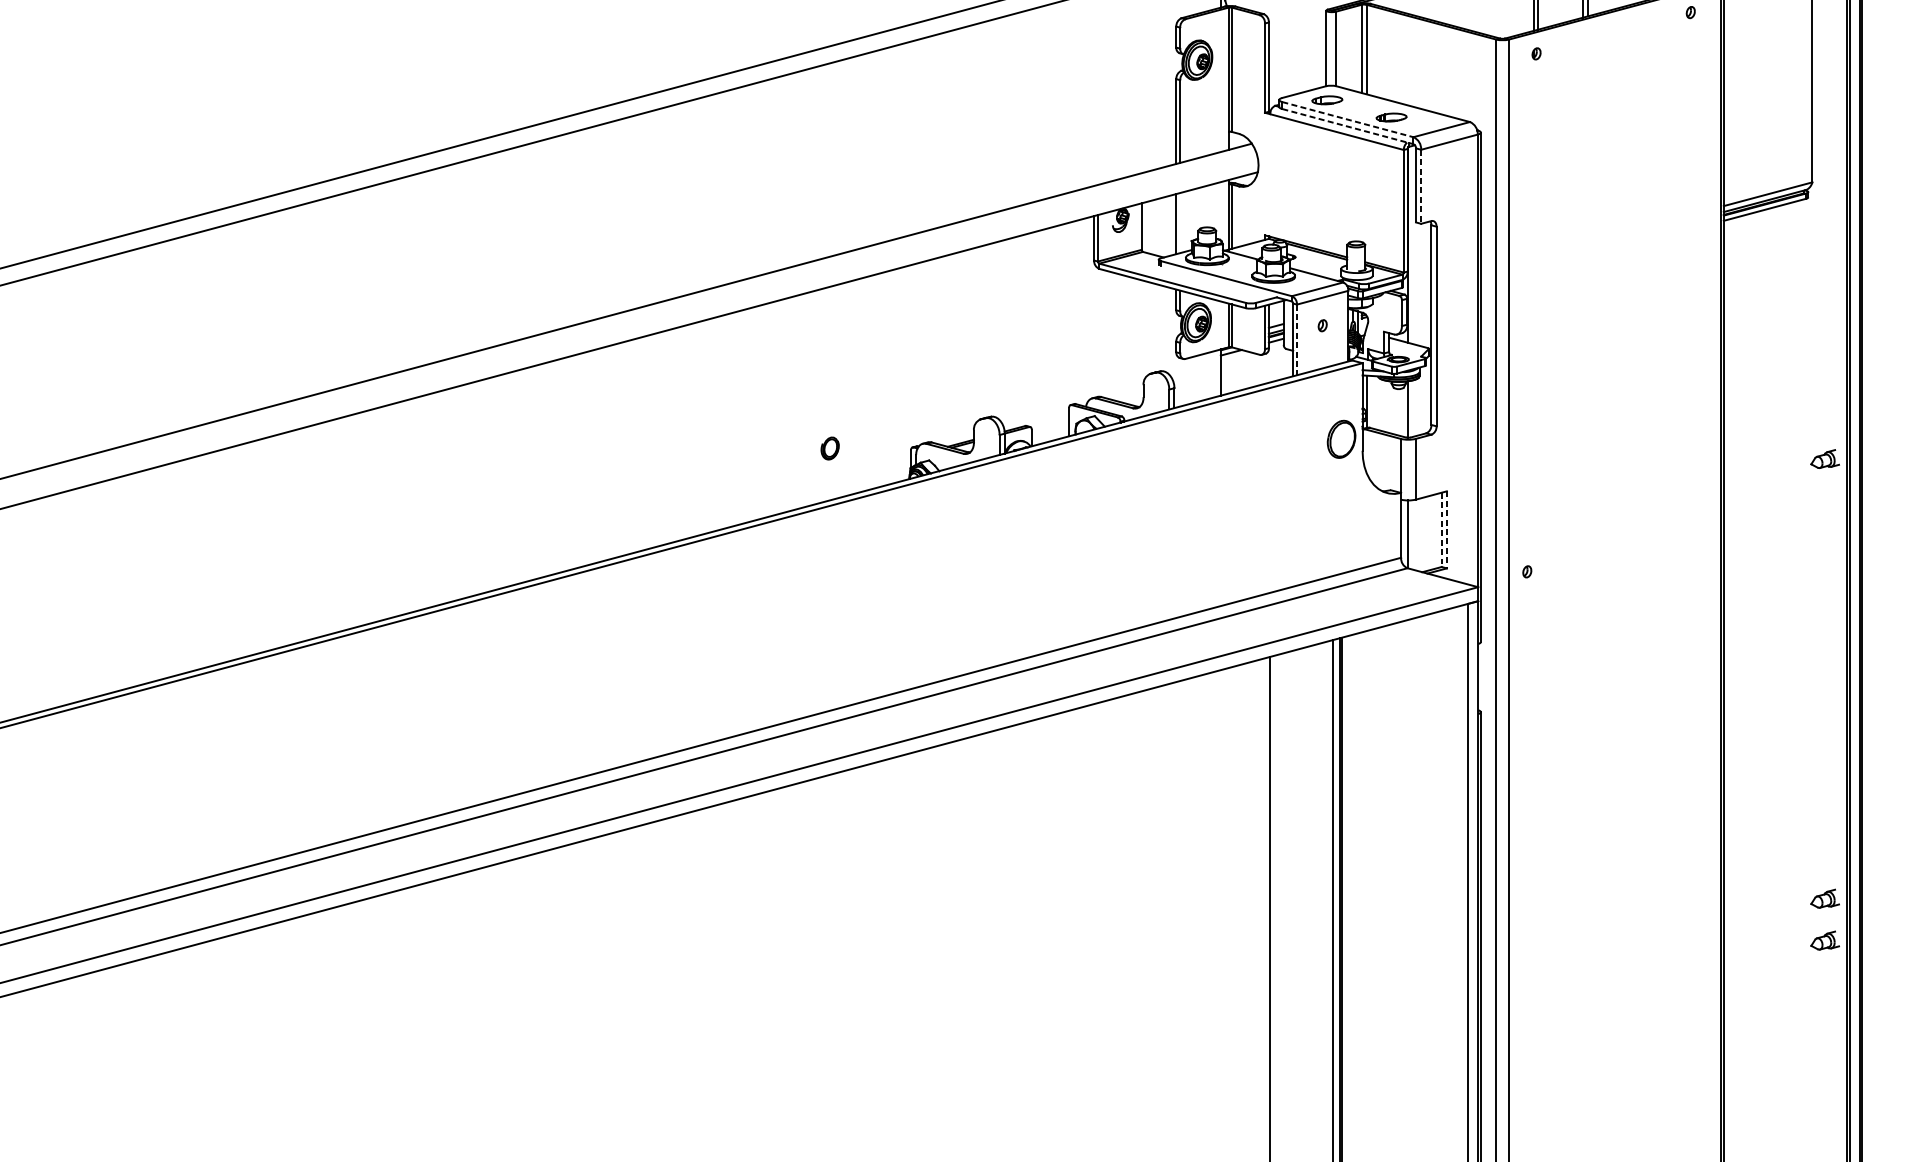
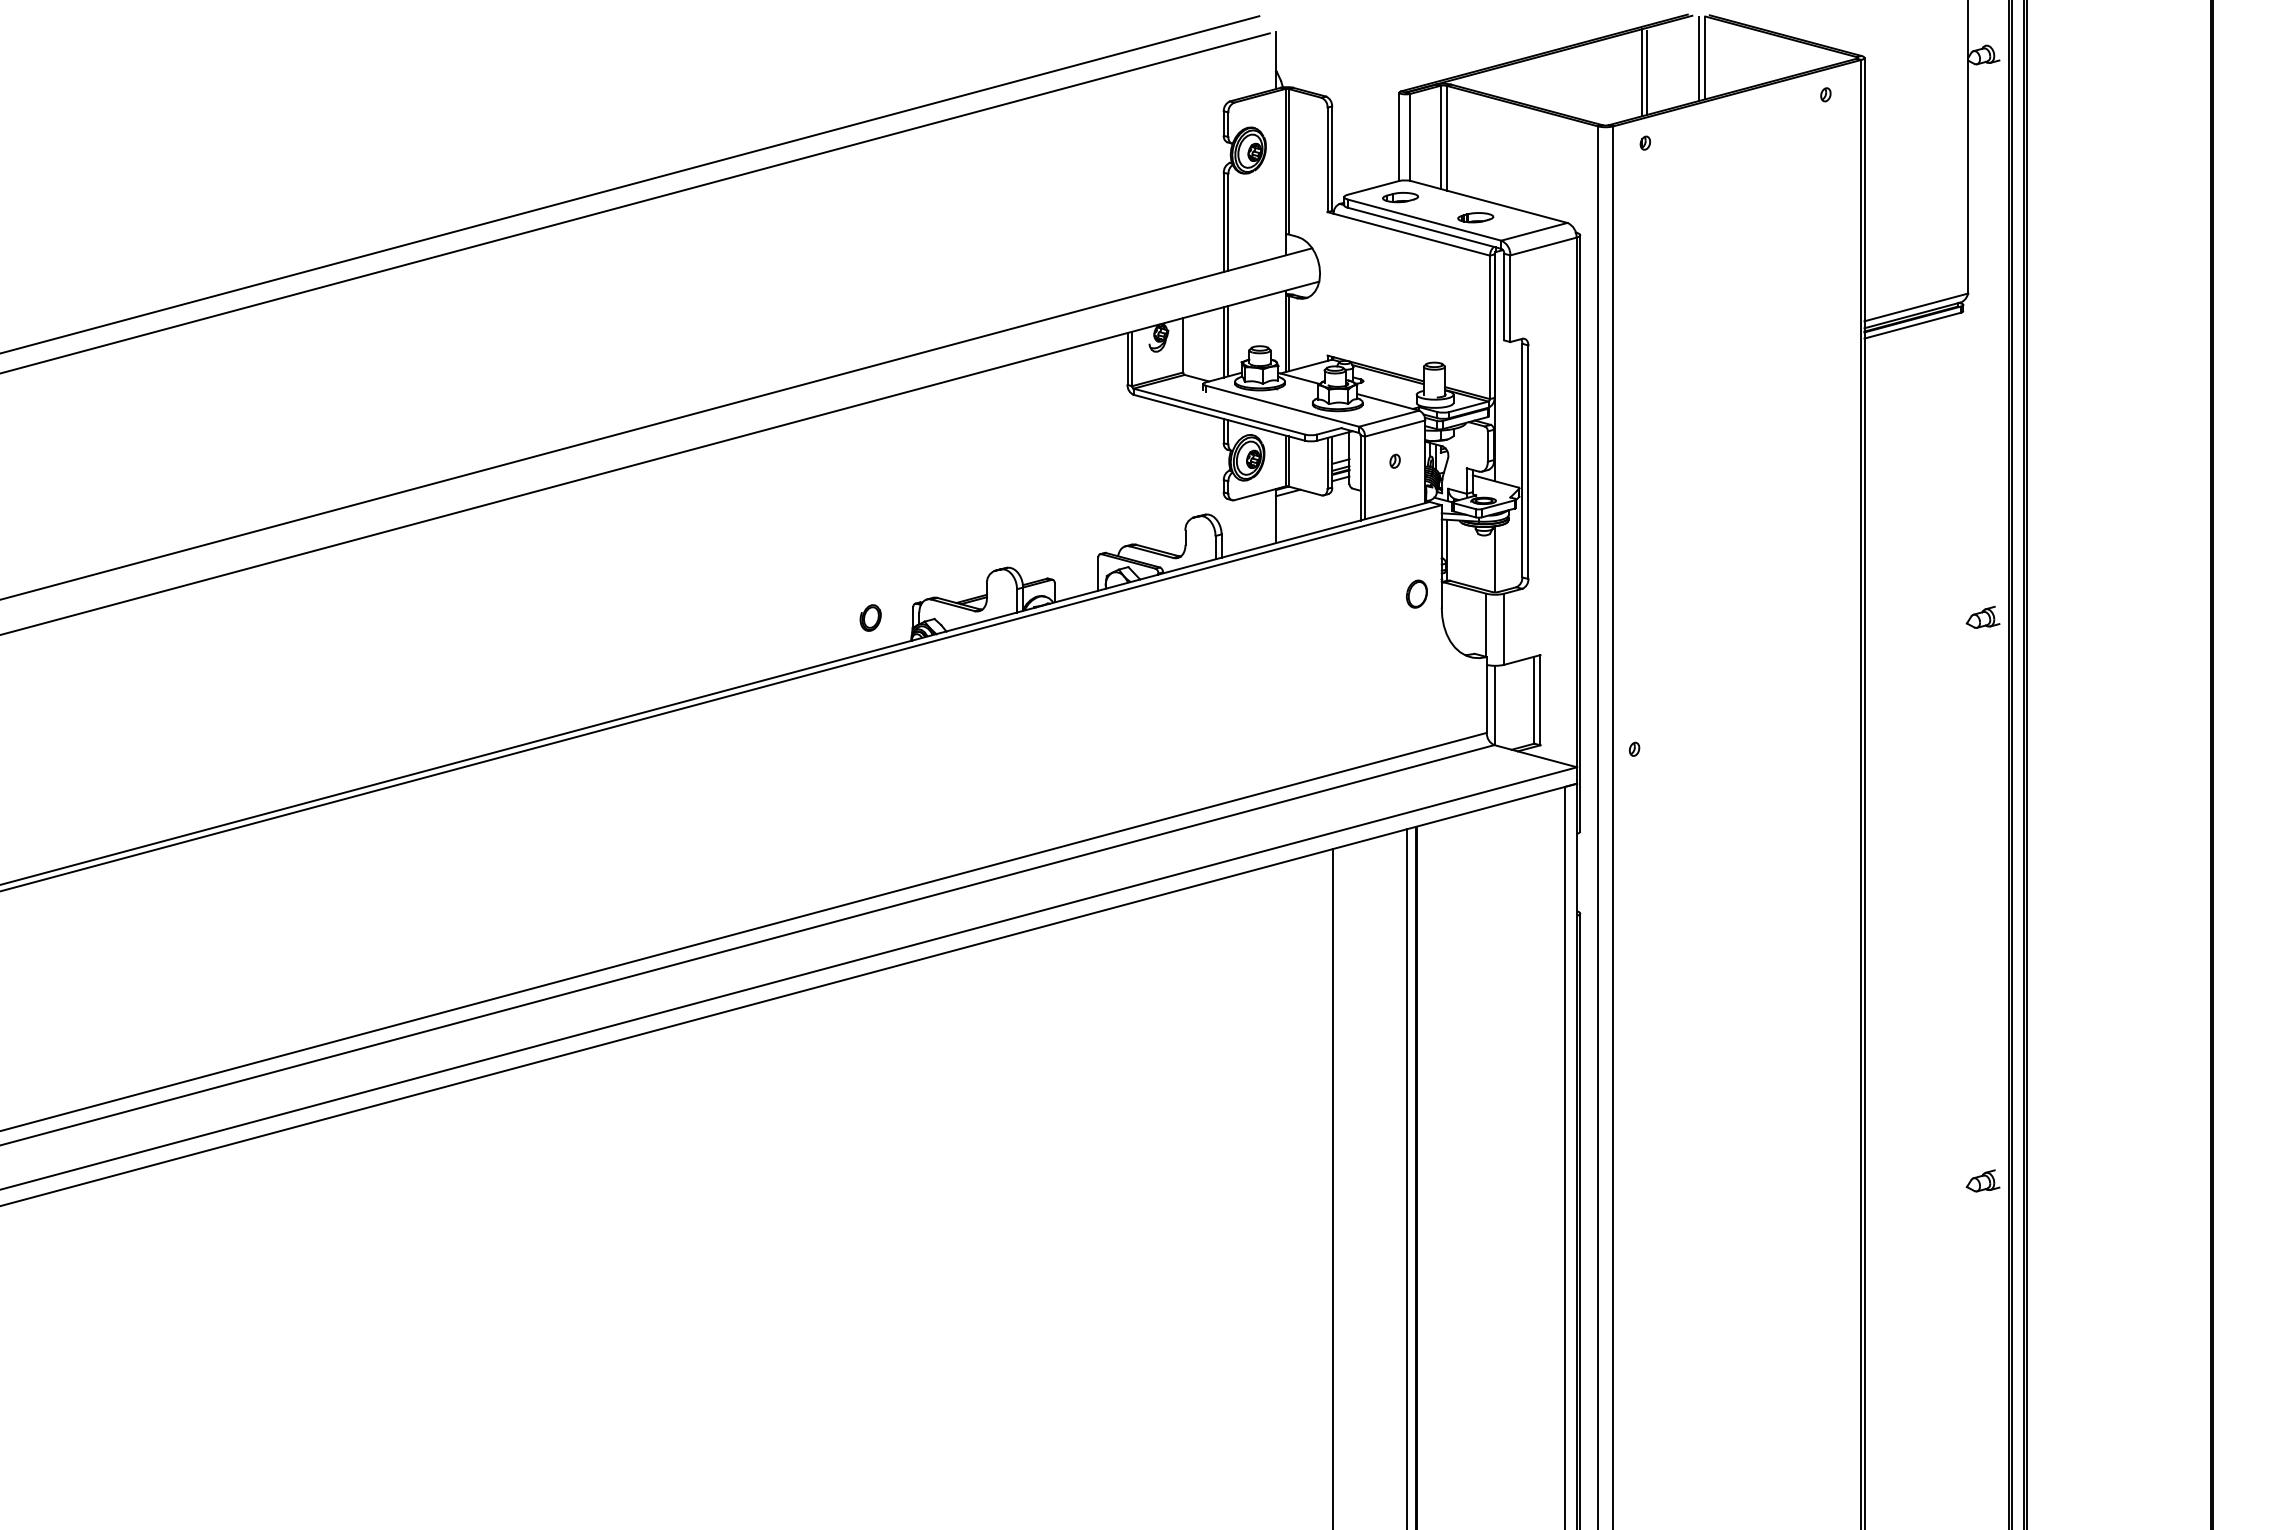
line: (1348, 119) -> (1425, 220), dashed -> solid
line: (1348, 126) -> (1425, 228), dashed -> solid
line: (1421, 187) -> (1510, 299), dashed -> solid
line: (1180, 223) -> (1228, 341), added
line: (1297, 340) -> (1365, 478), dashed -> solid
part: (1340, 438) -> (1416, 593), size x0.62
part: (829, 448) -> (870, 617), moved
line: (1441, 530) -> (1534, 700), dashed -> solid
line: (1446, 530) -> (1540, 700), dashed -> solid
part: (1824, 898) -> (1982, 1131), removed

